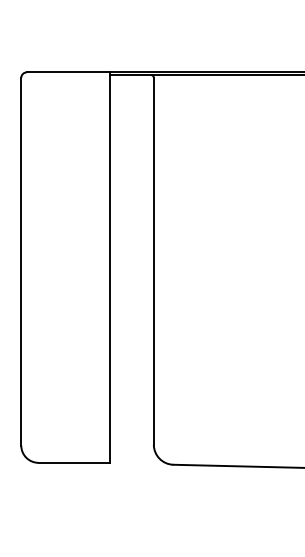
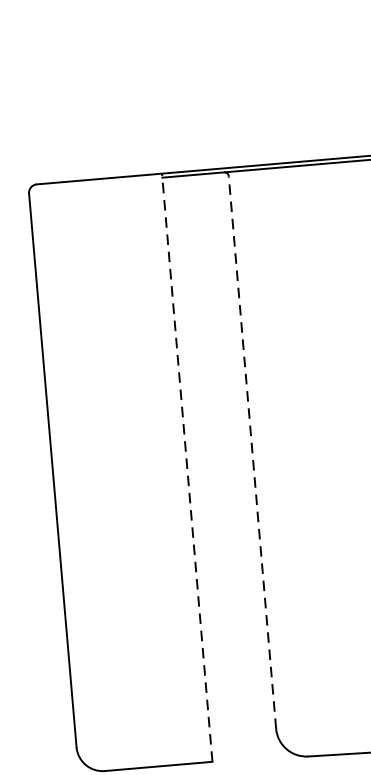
line: (153, 260) -> (251, 451), solid -> dashed
line: (110, 267) -> (187, 467), solid -> dashed

